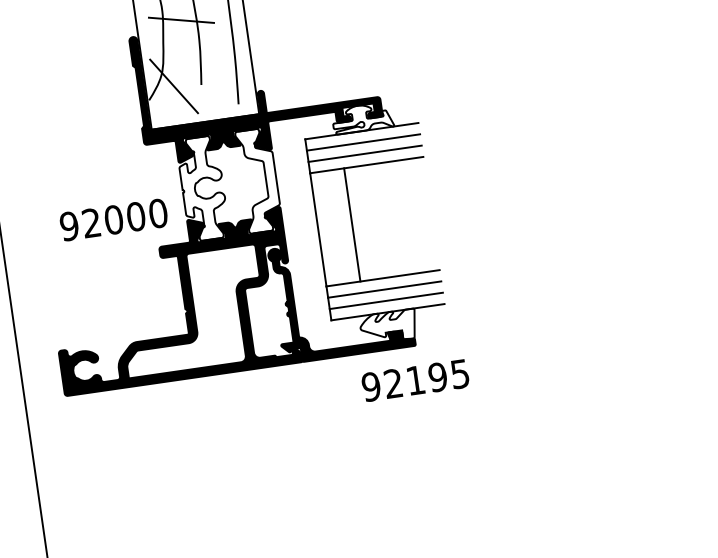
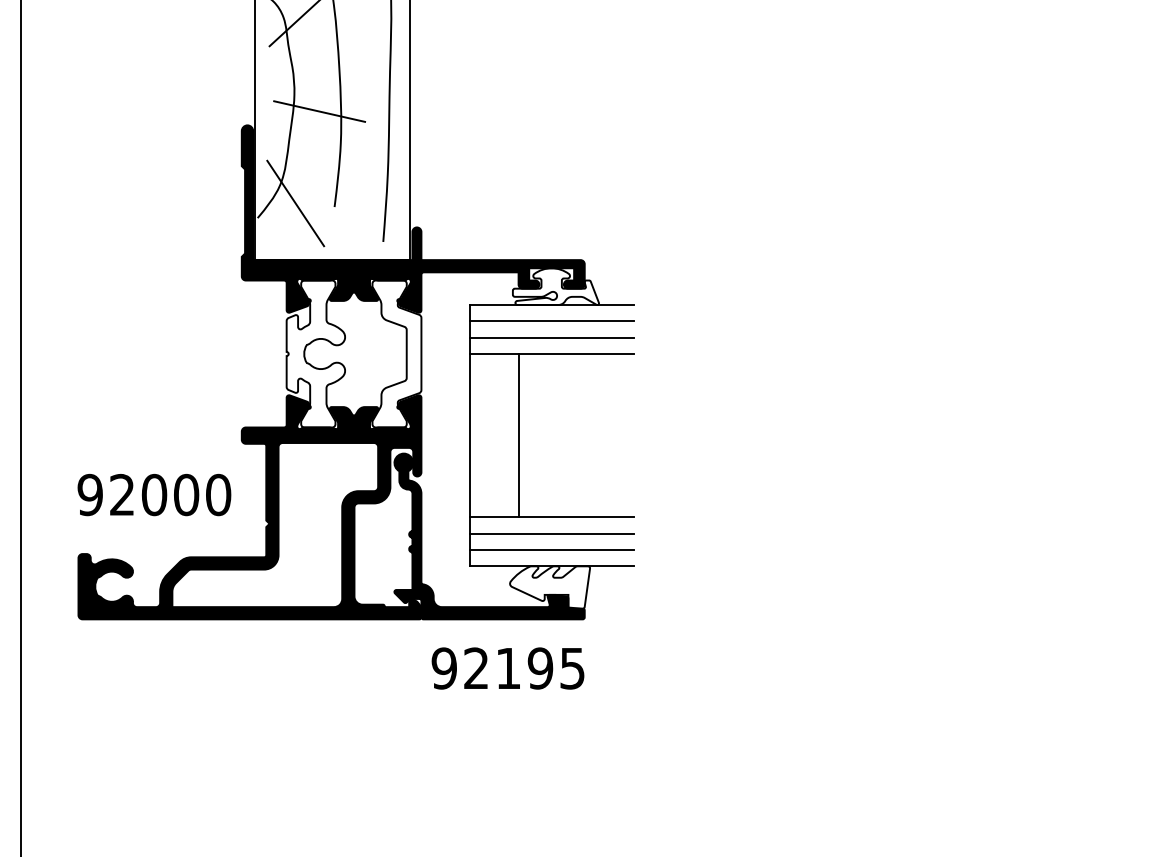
text: (114, 220) -> (154, 495), moved
text: (415, 380) -> (507, 668), moved

